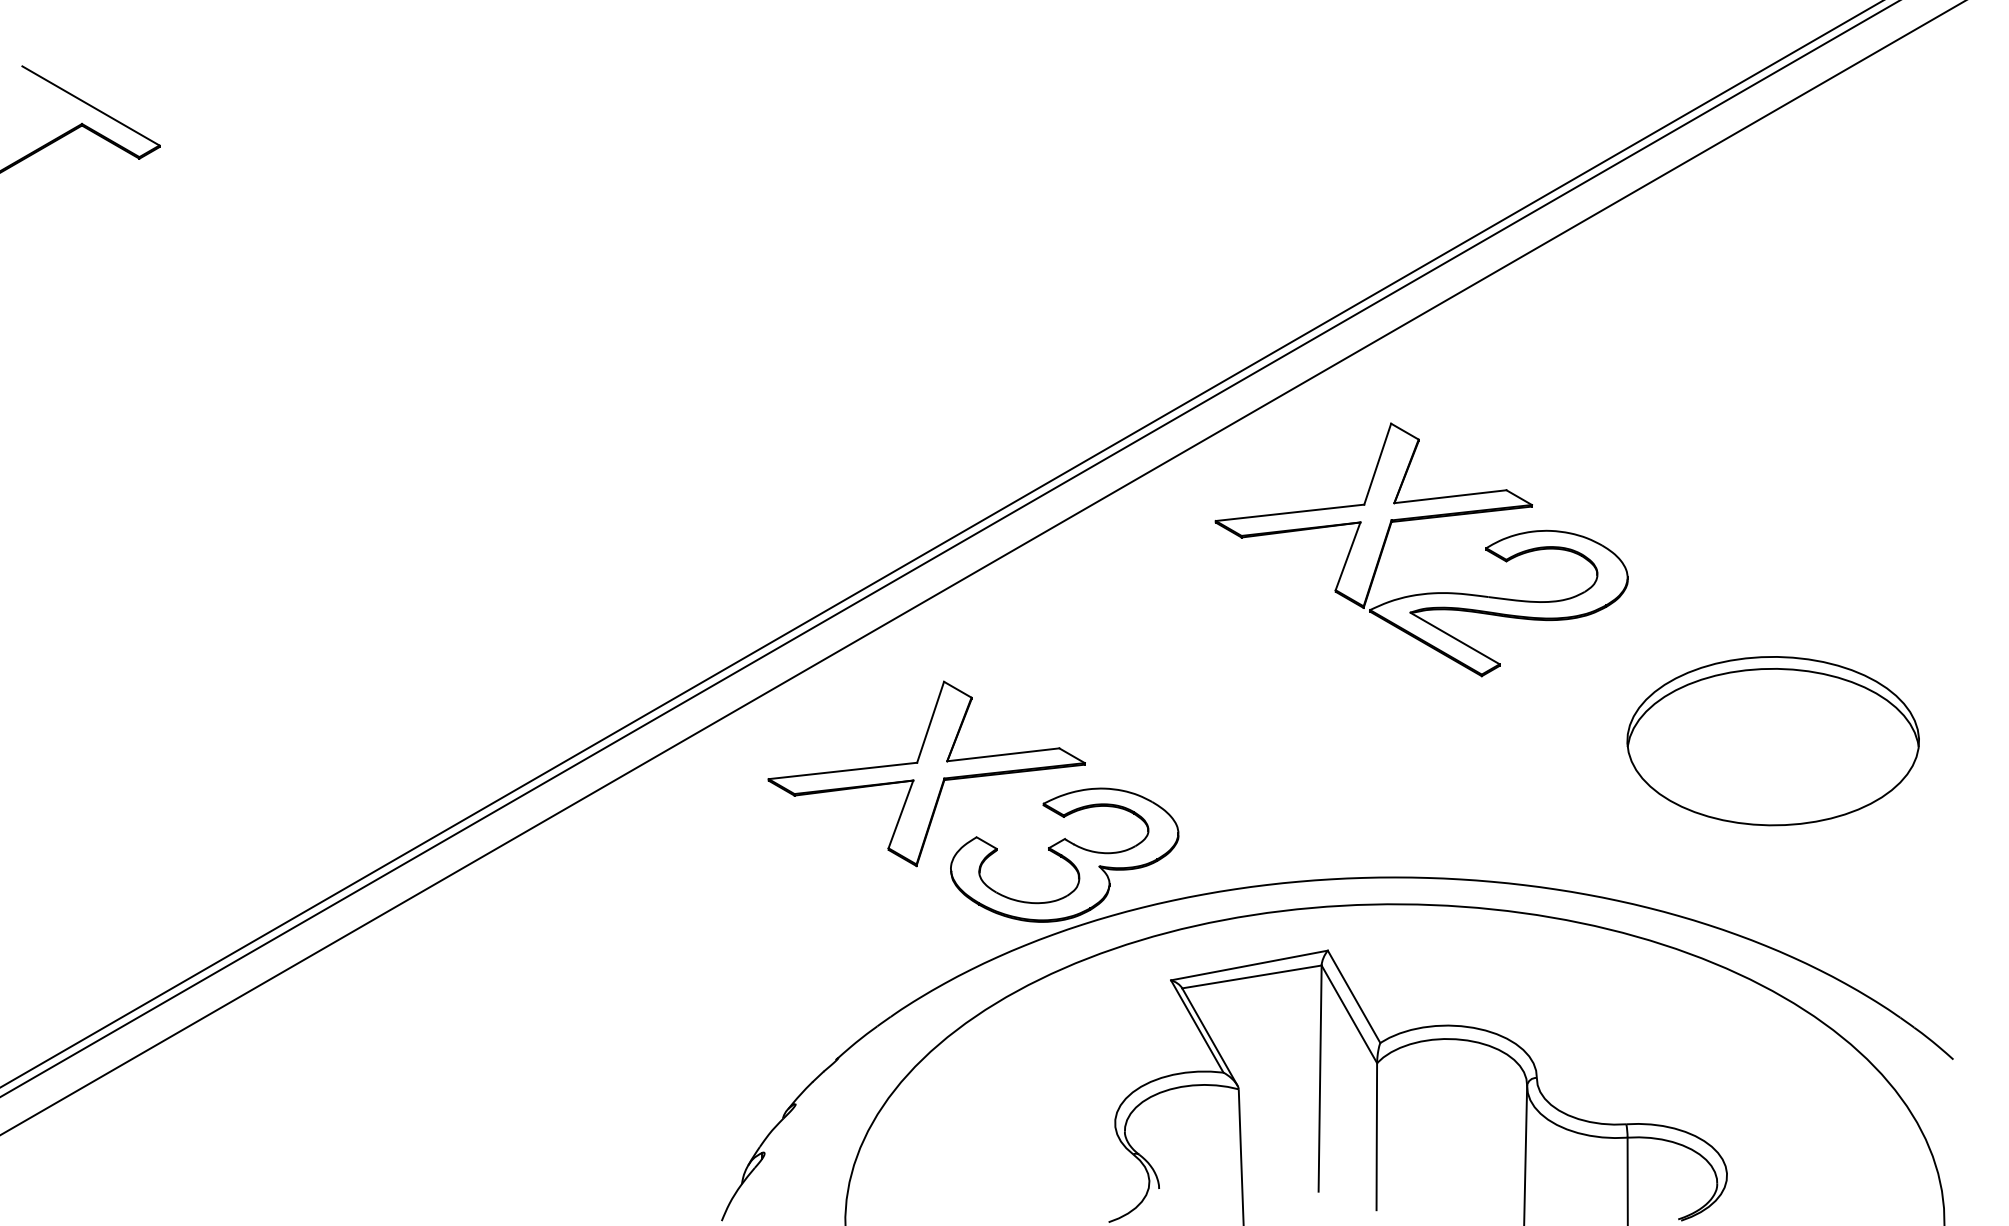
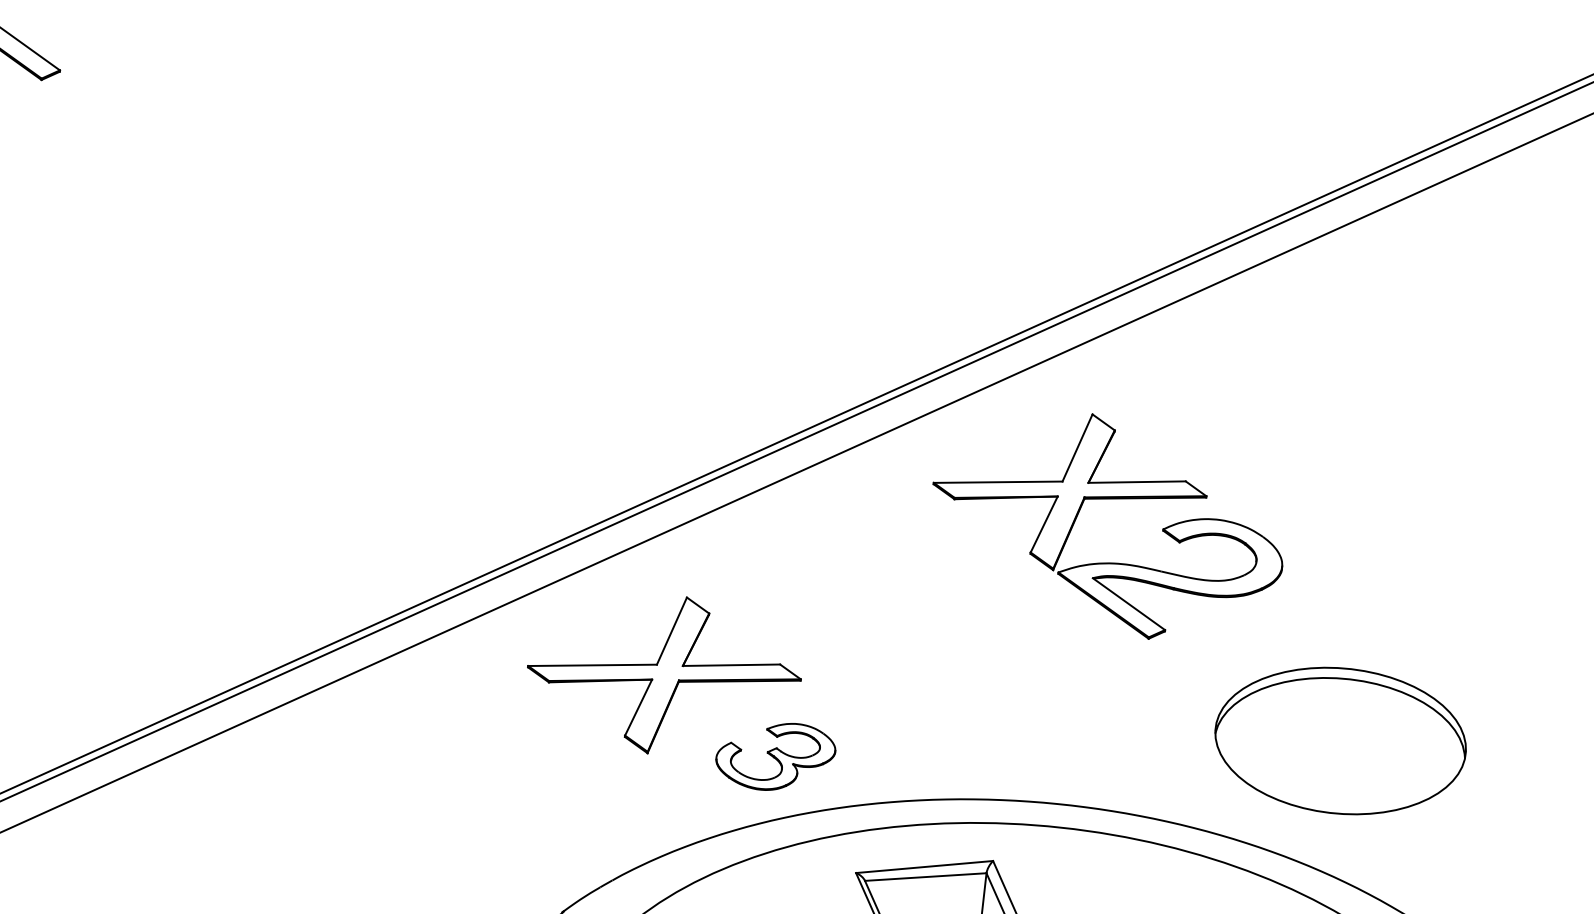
part: (1772, 741) -> (1340, 741), moved
part: (1064, 854) -> (775, 755), size x0.6

